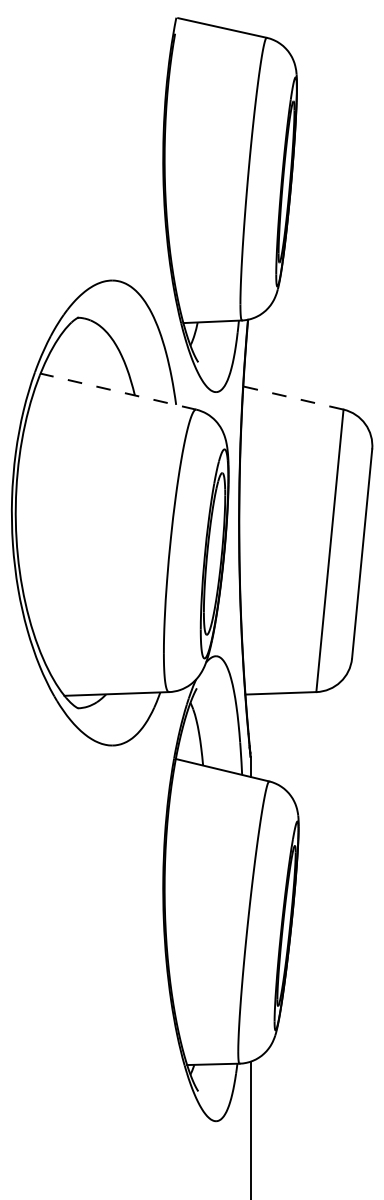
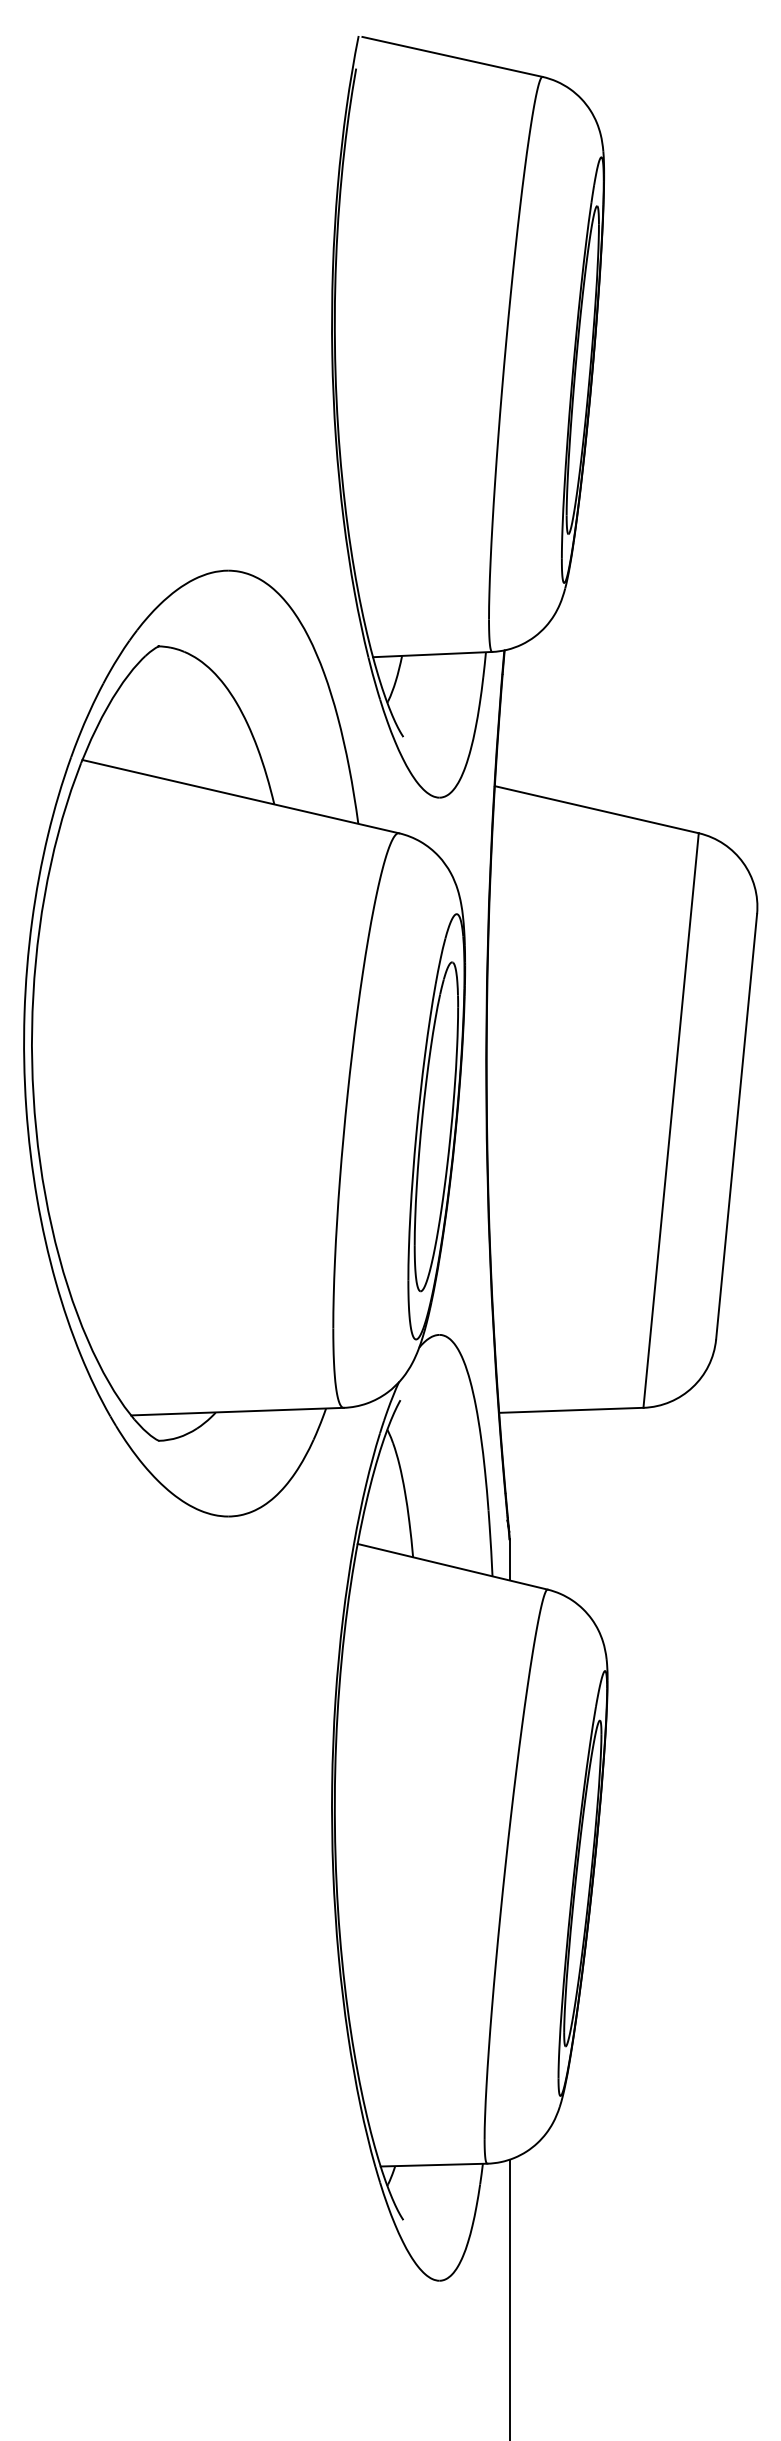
line: (118, 391) -> (240, 796), dashed -> solid
line: (292, 397) -> (594, 808), dashed -> solid

